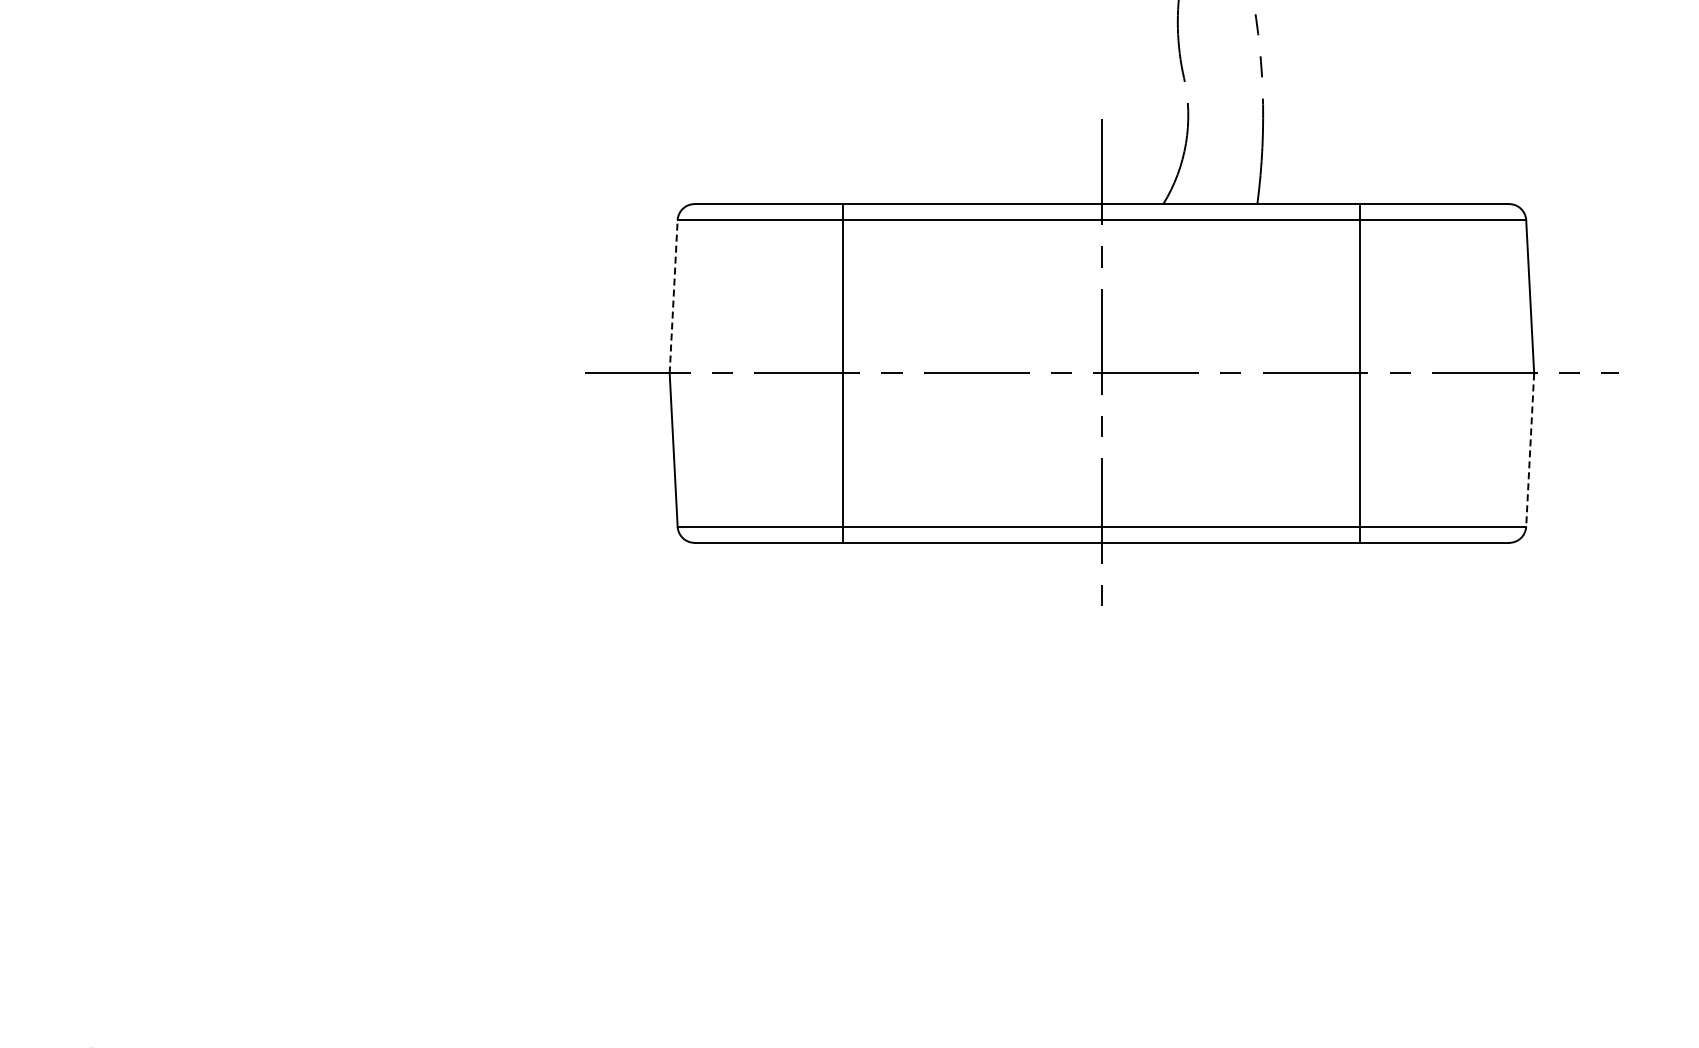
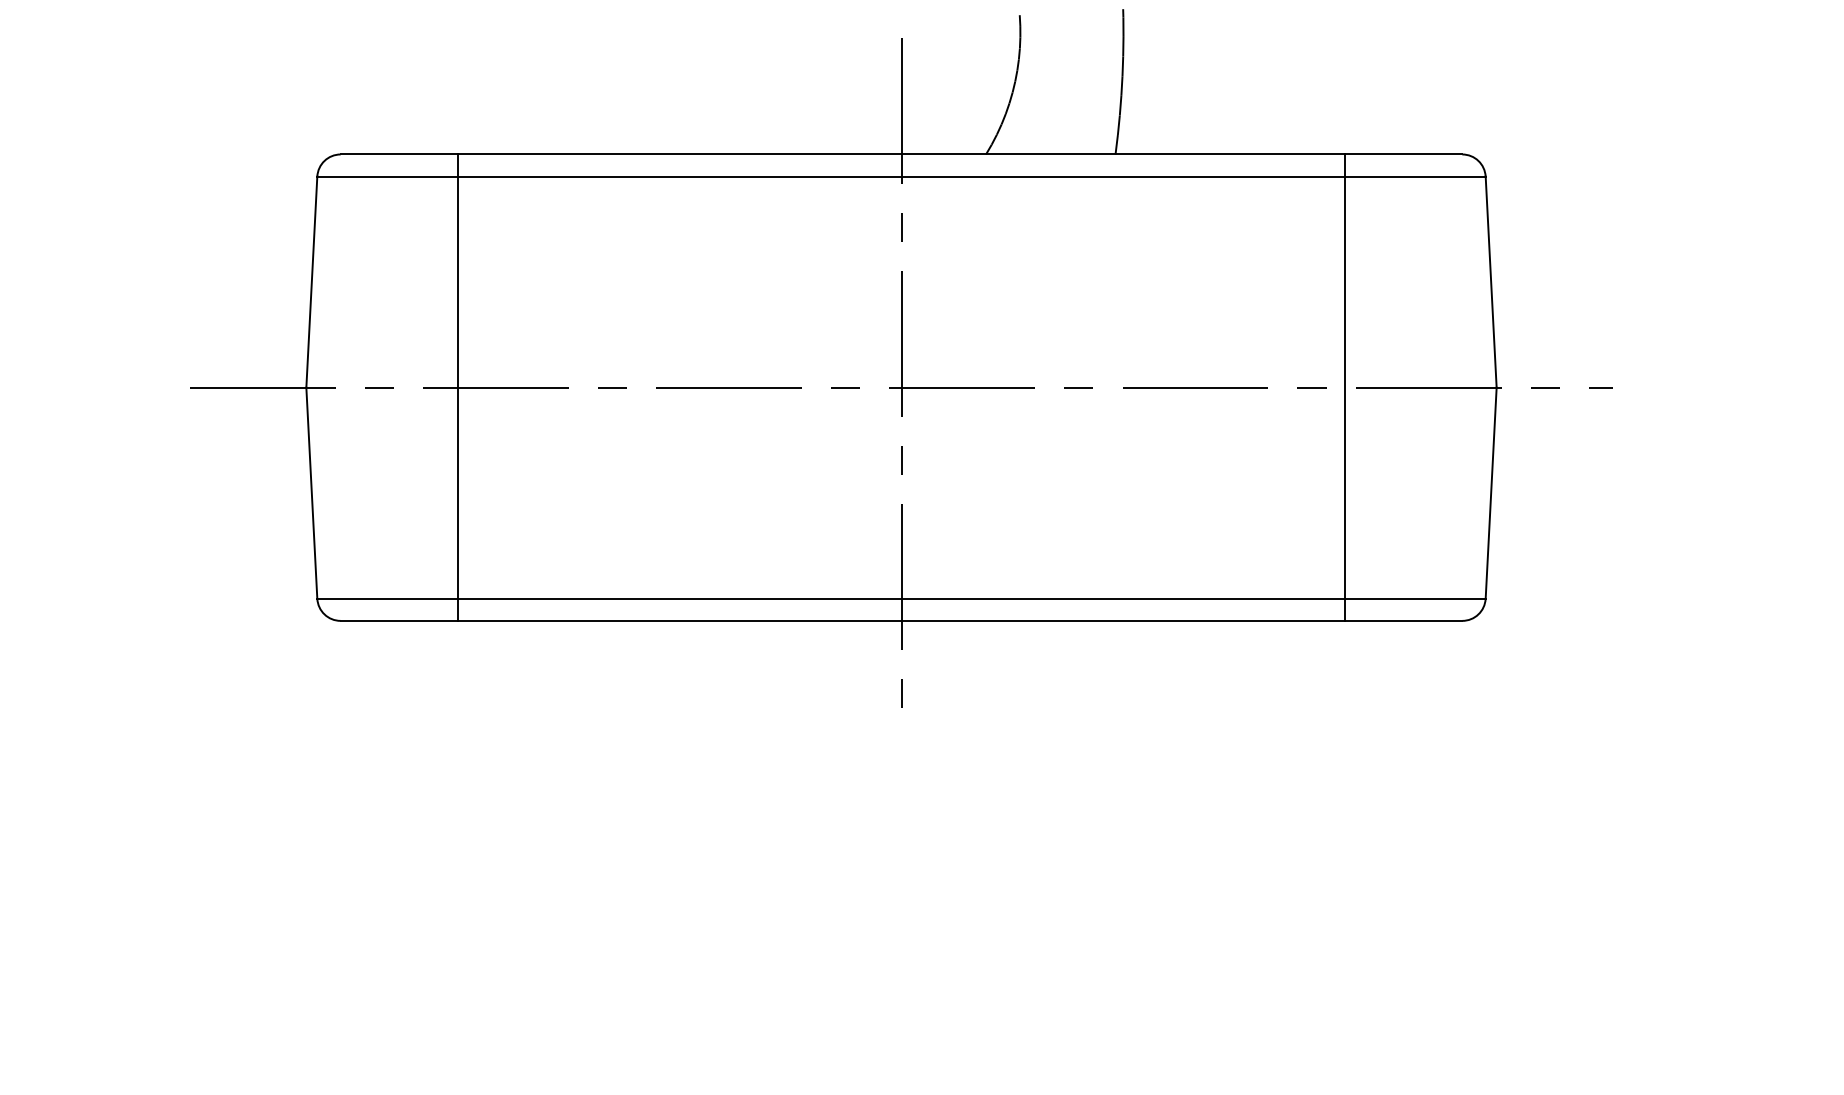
line: (673, 296) -> (311, 281), dashed -> solid
line: (843, 373) -> (458, 387), moved
line: (1359, 373) -> (1344, 387), moved
line: (1530, 450) -> (1491, 493), dashed -> solid

